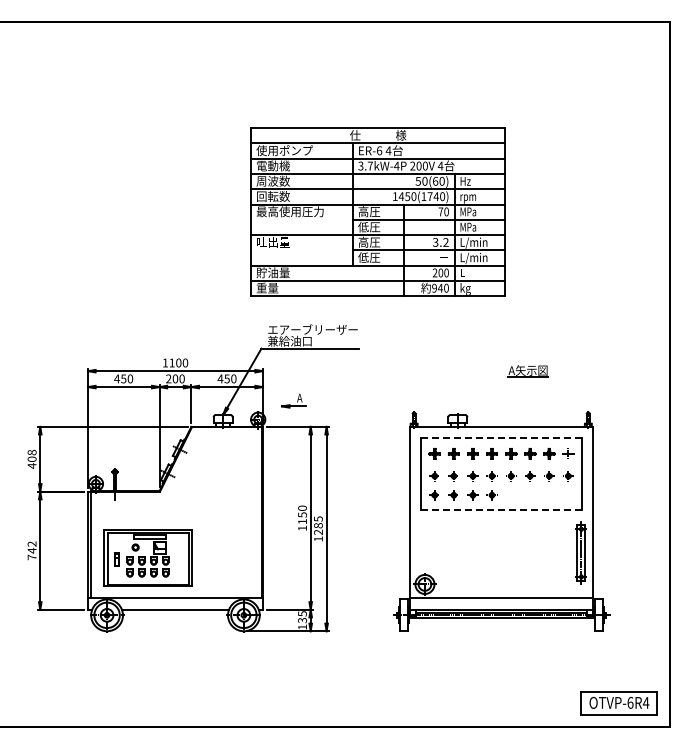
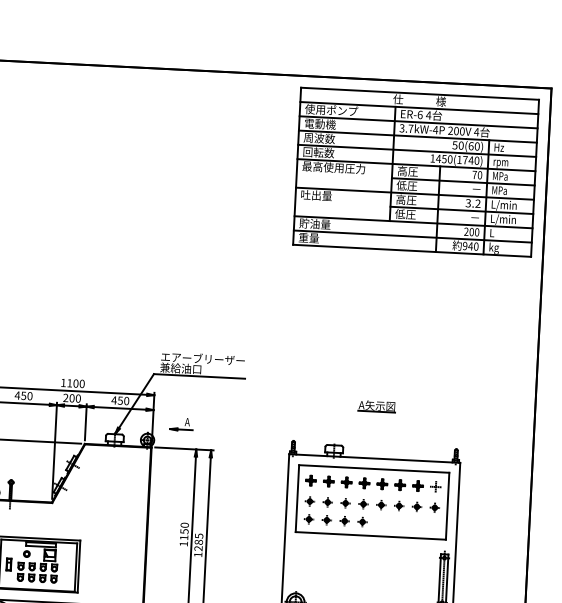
part: (377, 211) -> (415, 171), moved
part: (527, 371) -> (376, 406), moved
line: (501, 437) -> (374, 468), dashed -> solid
line: (502, 509) -> (371, 535), dashed -> solid

